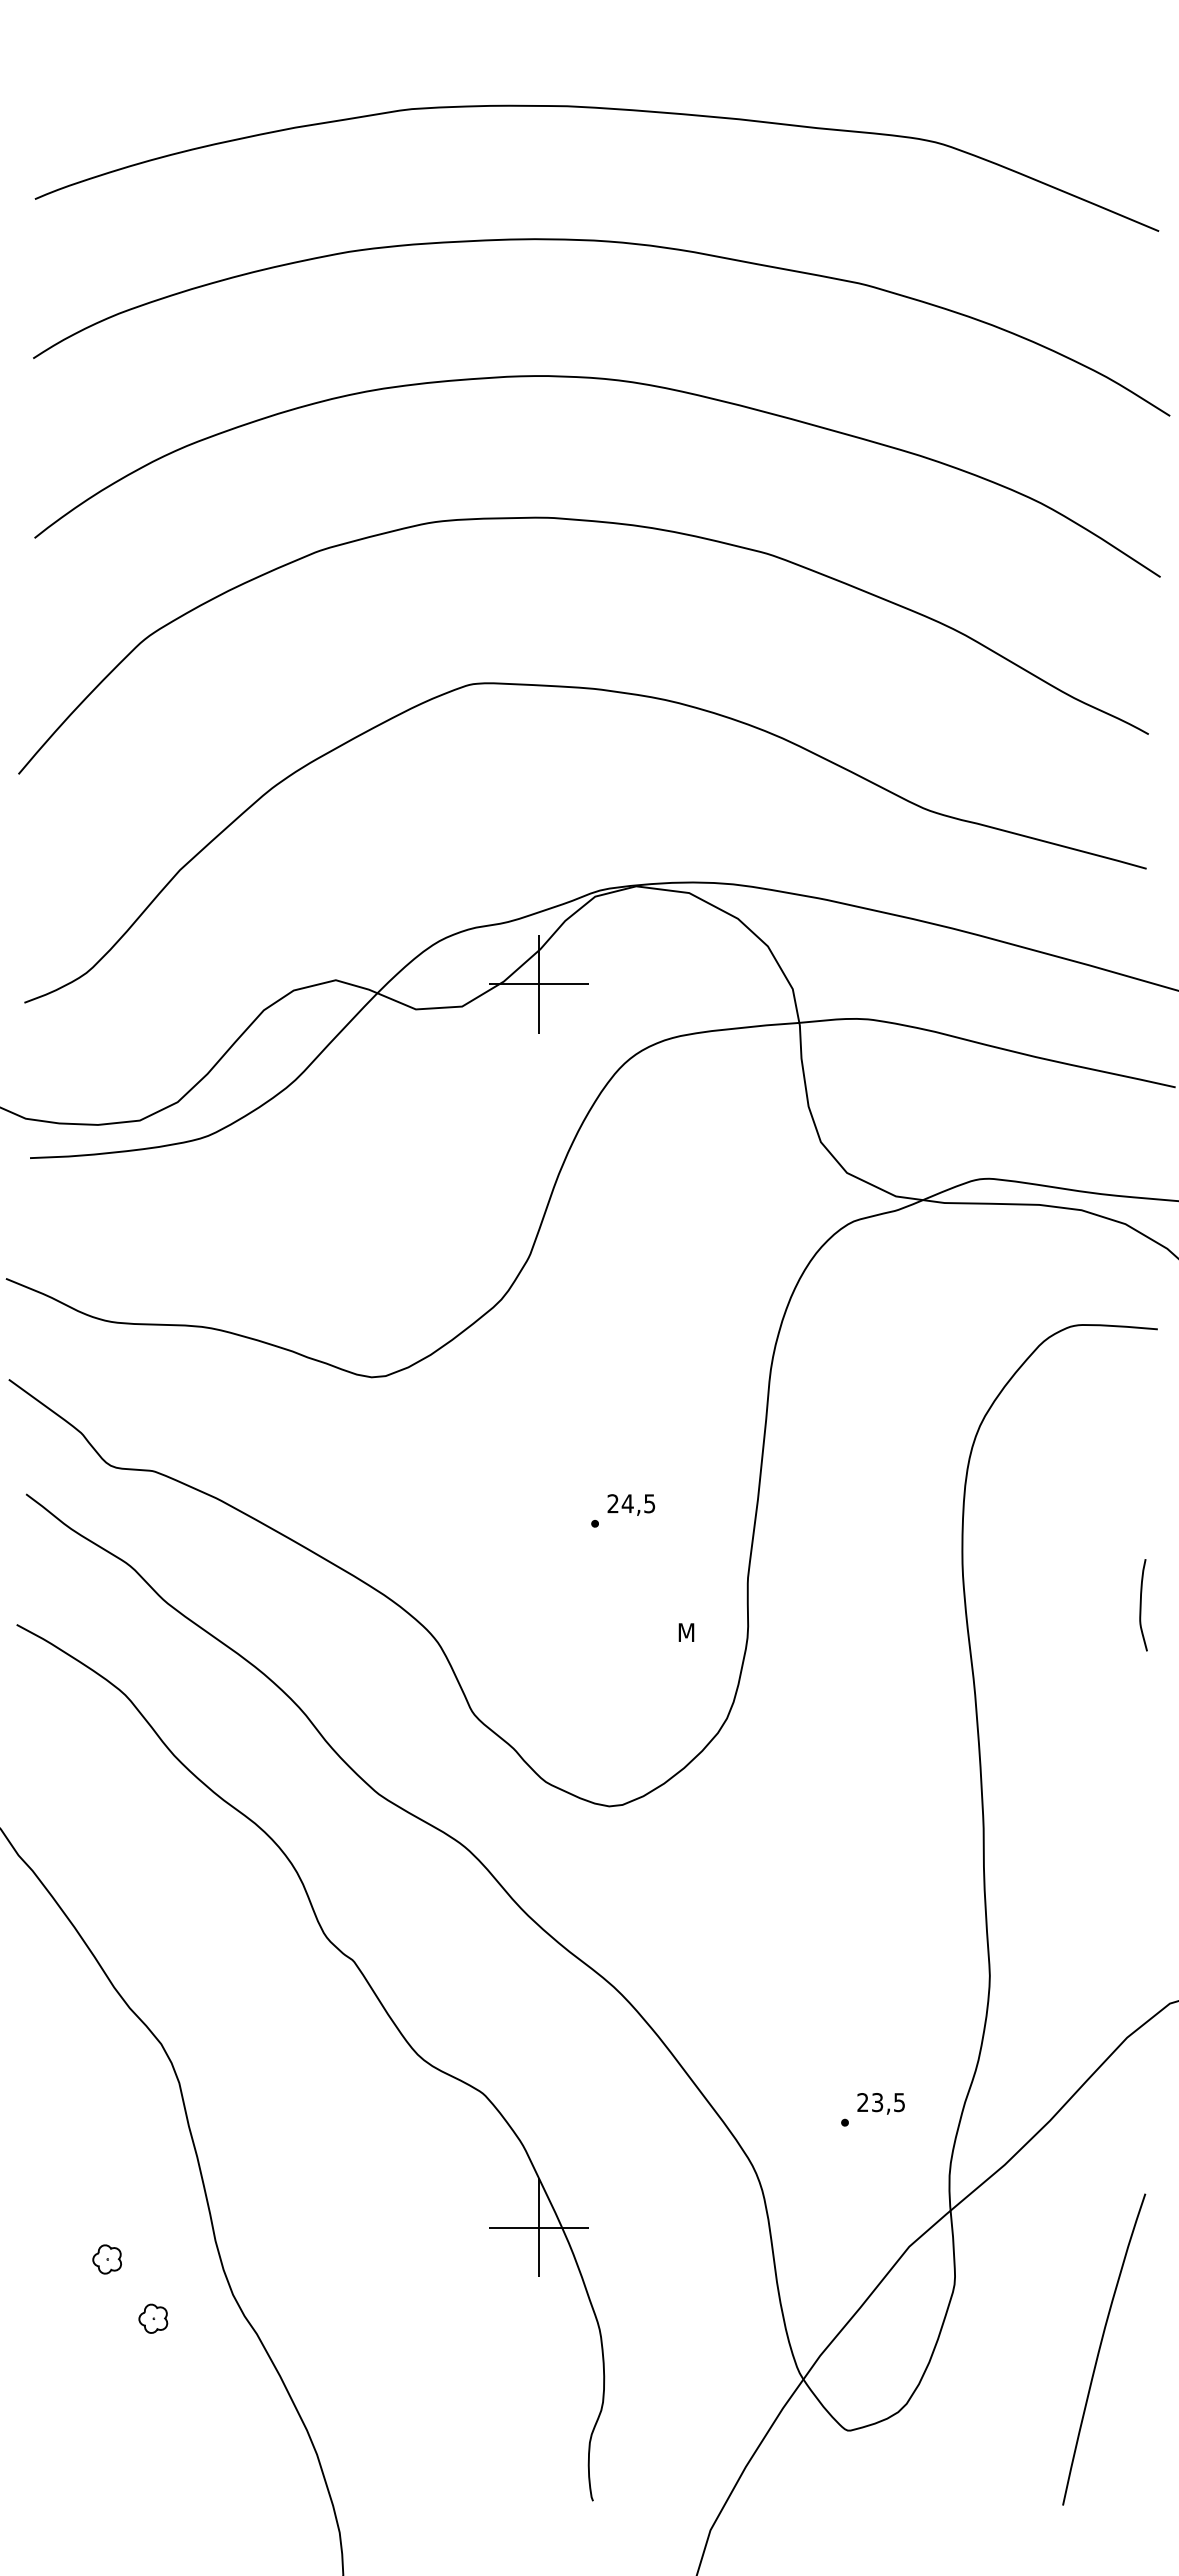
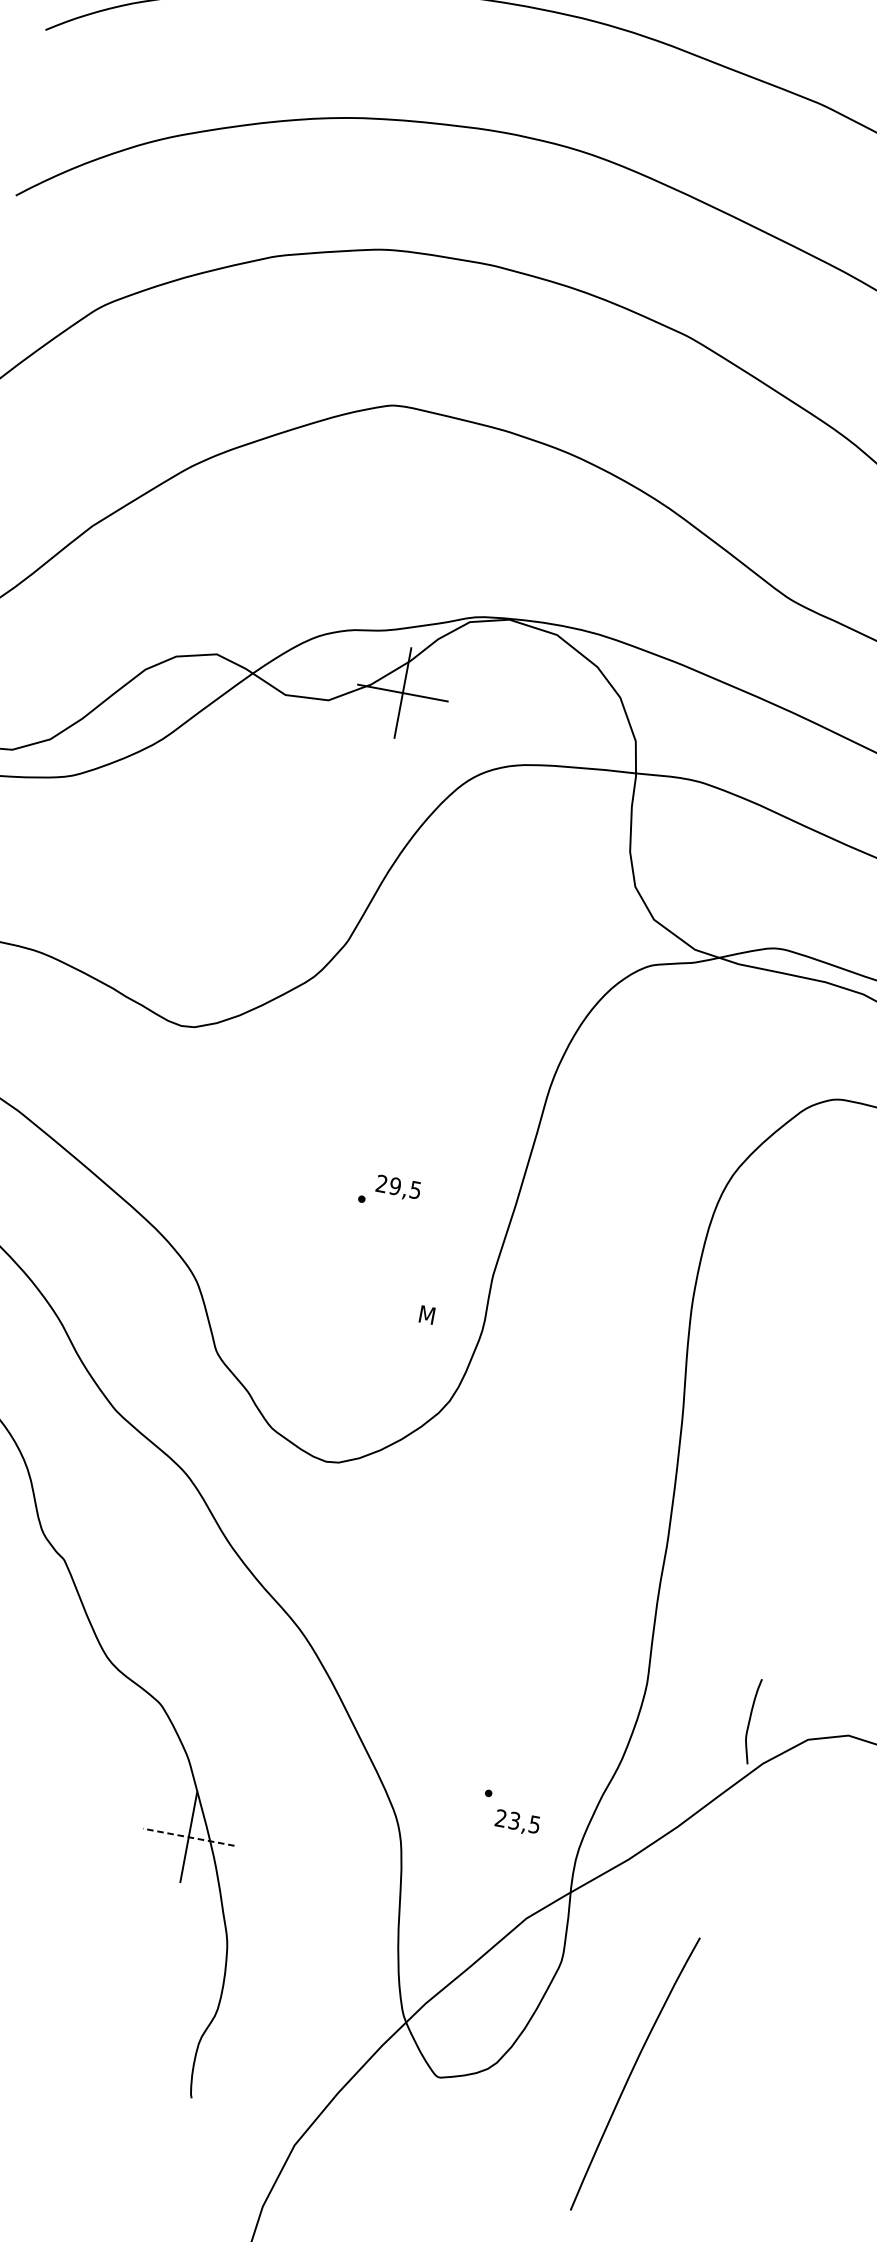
text: (627, 1503) -> (395, 1186), 24,5 -> 29,5
curve: (1141, 1605) -> (750, 1721), moved
text: (880, 2103) -> (517, 1822), moved
line: (538, 2227) -> (188, 1837), solid -> dashed
curve: (1100, 2349) -> (631, 2073), moved

